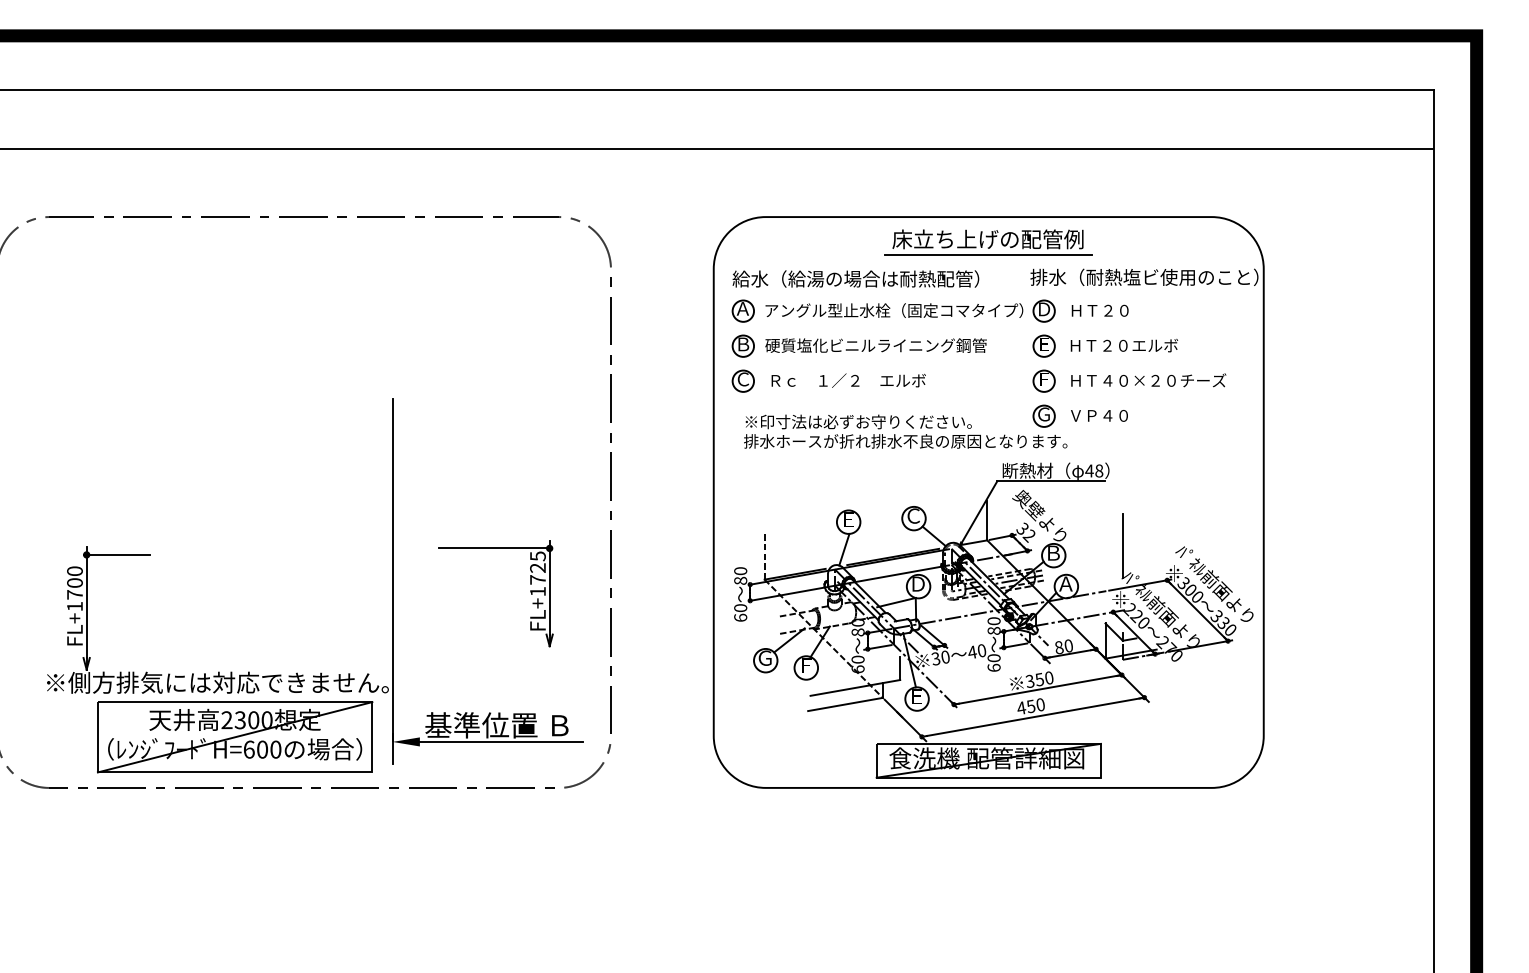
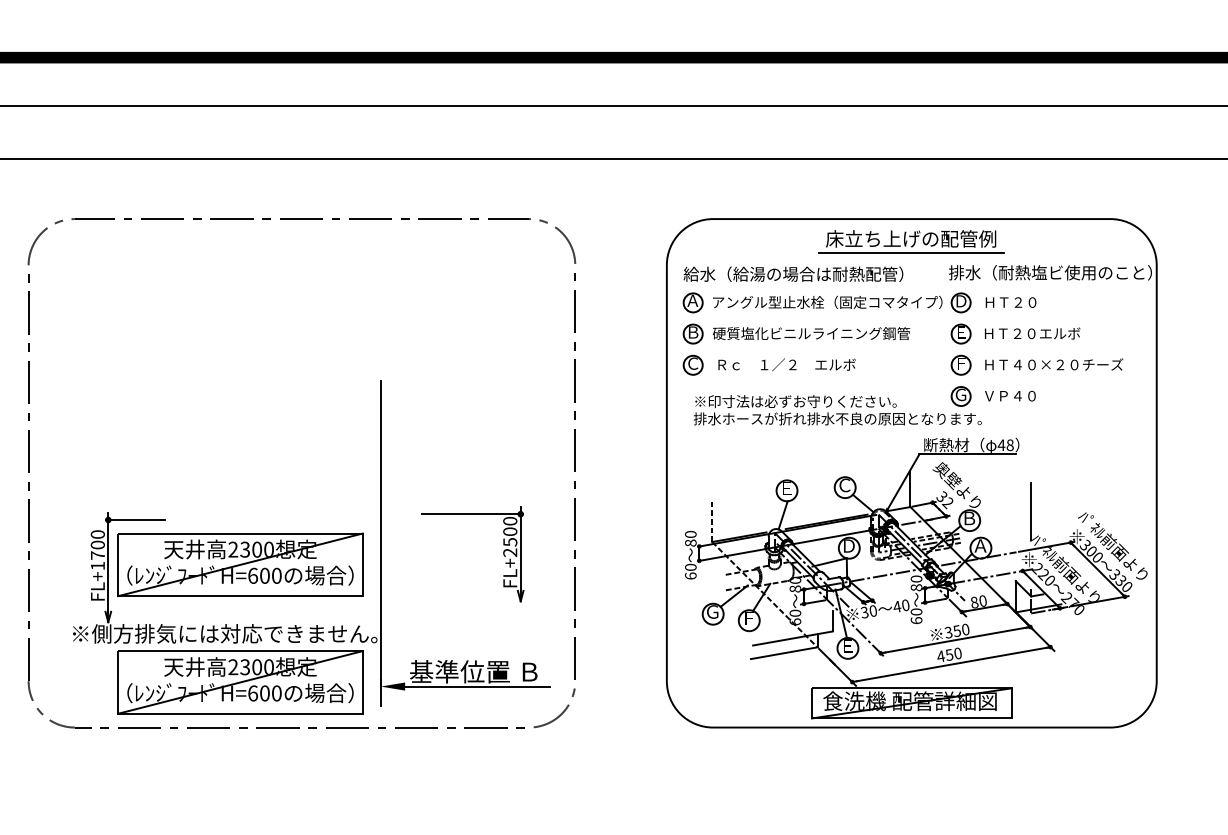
text: (537, 573) -> (509, 536), FL+1725 -> FL+2500
part: (235, 605) -> (240, 565), added

